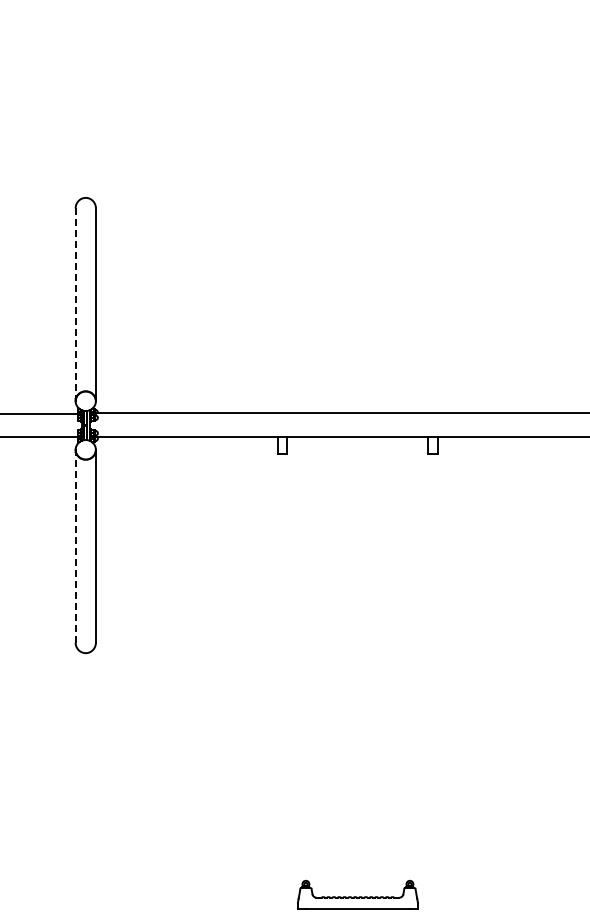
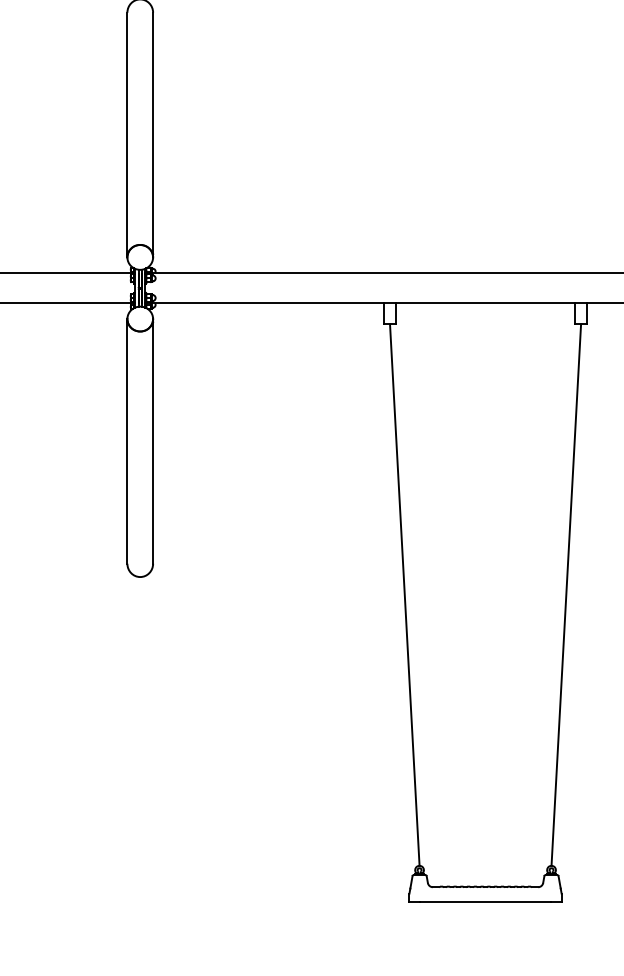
line: (75, 304) -> (127, 134), dashed -> solid
line: (75, 546) -> (127, 441), dashed -> solid
line: (293, 667) -> (403, 595), added
line: (421, 667) -> (566, 595), added

